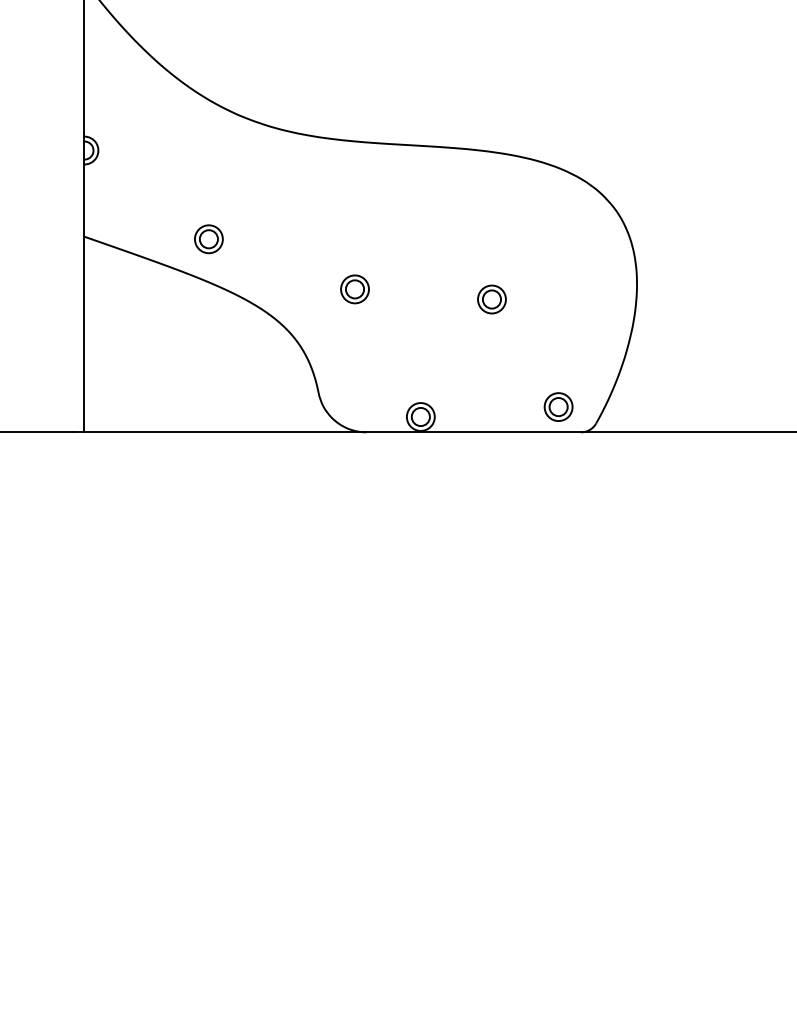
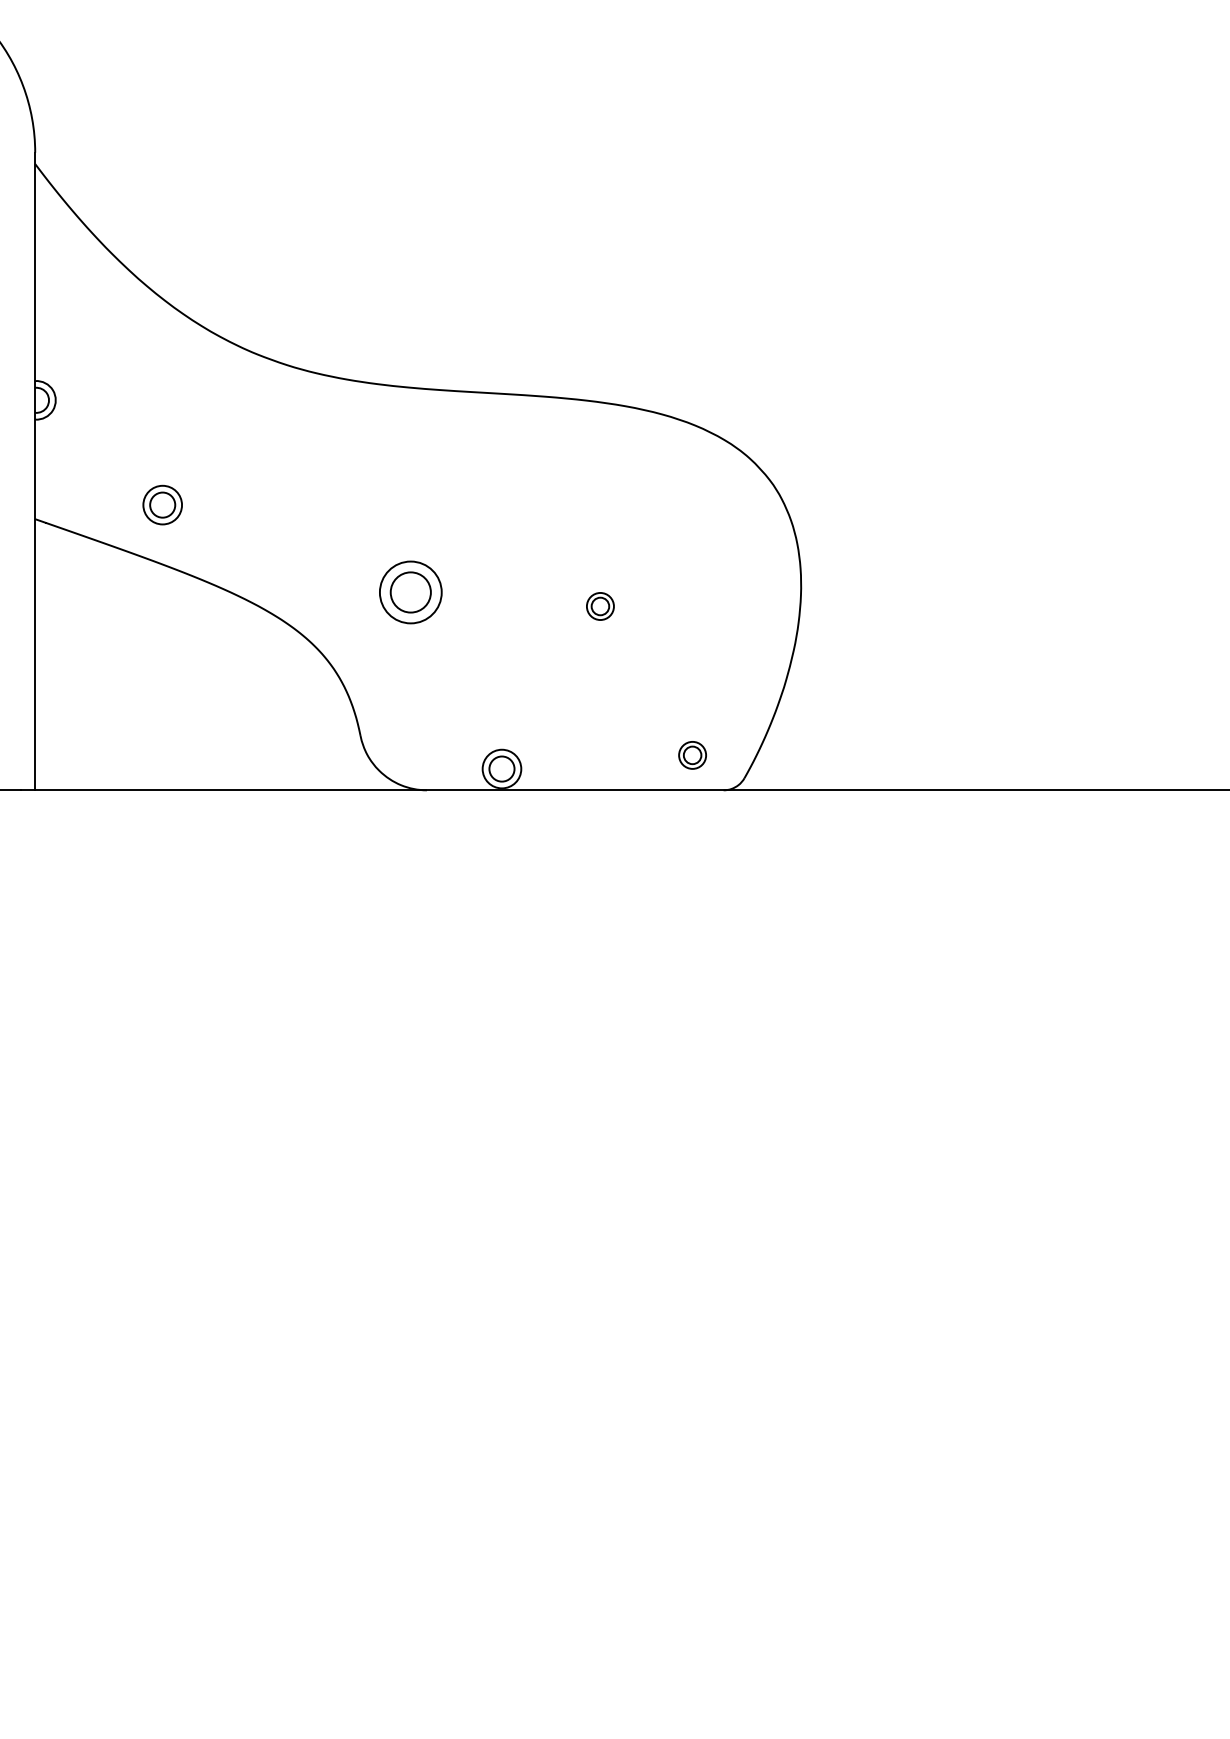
part: (208, 238) -> (162, 504), moved
part: (354, 289) -> (410, 592), size x1.6
part: (492, 299) -> (600, 606), size x0.7
part: (558, 407) -> (692, 755), size x0.7

